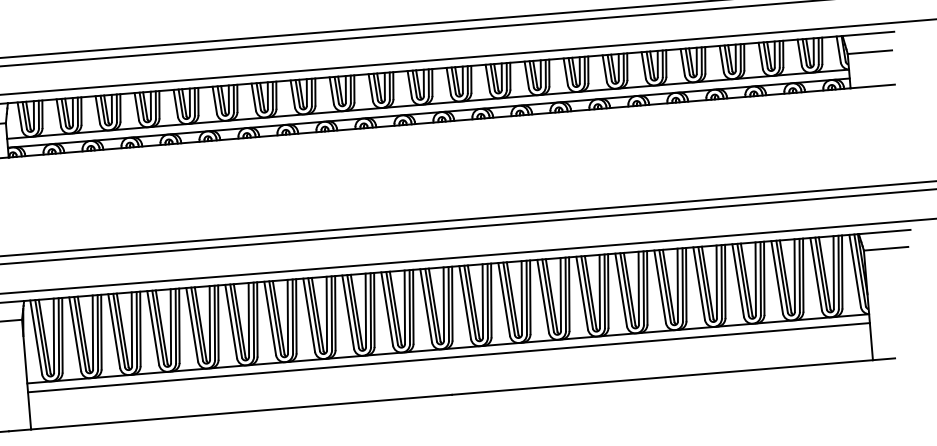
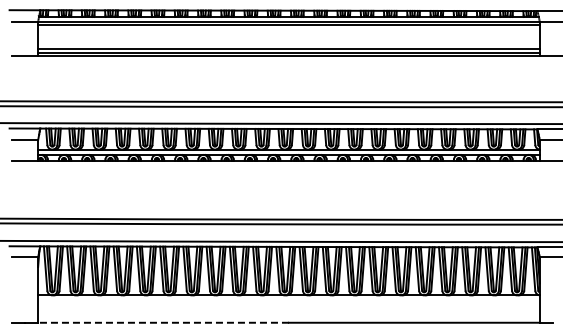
line: (448, 357) -> (288, 300), removed
line: (241, 411) -> (163, 322), solid -> dashed

